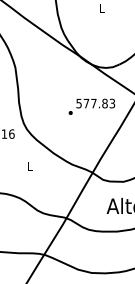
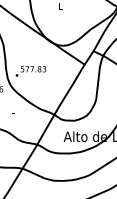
text: (91, 107) -> (30, 71), moved

